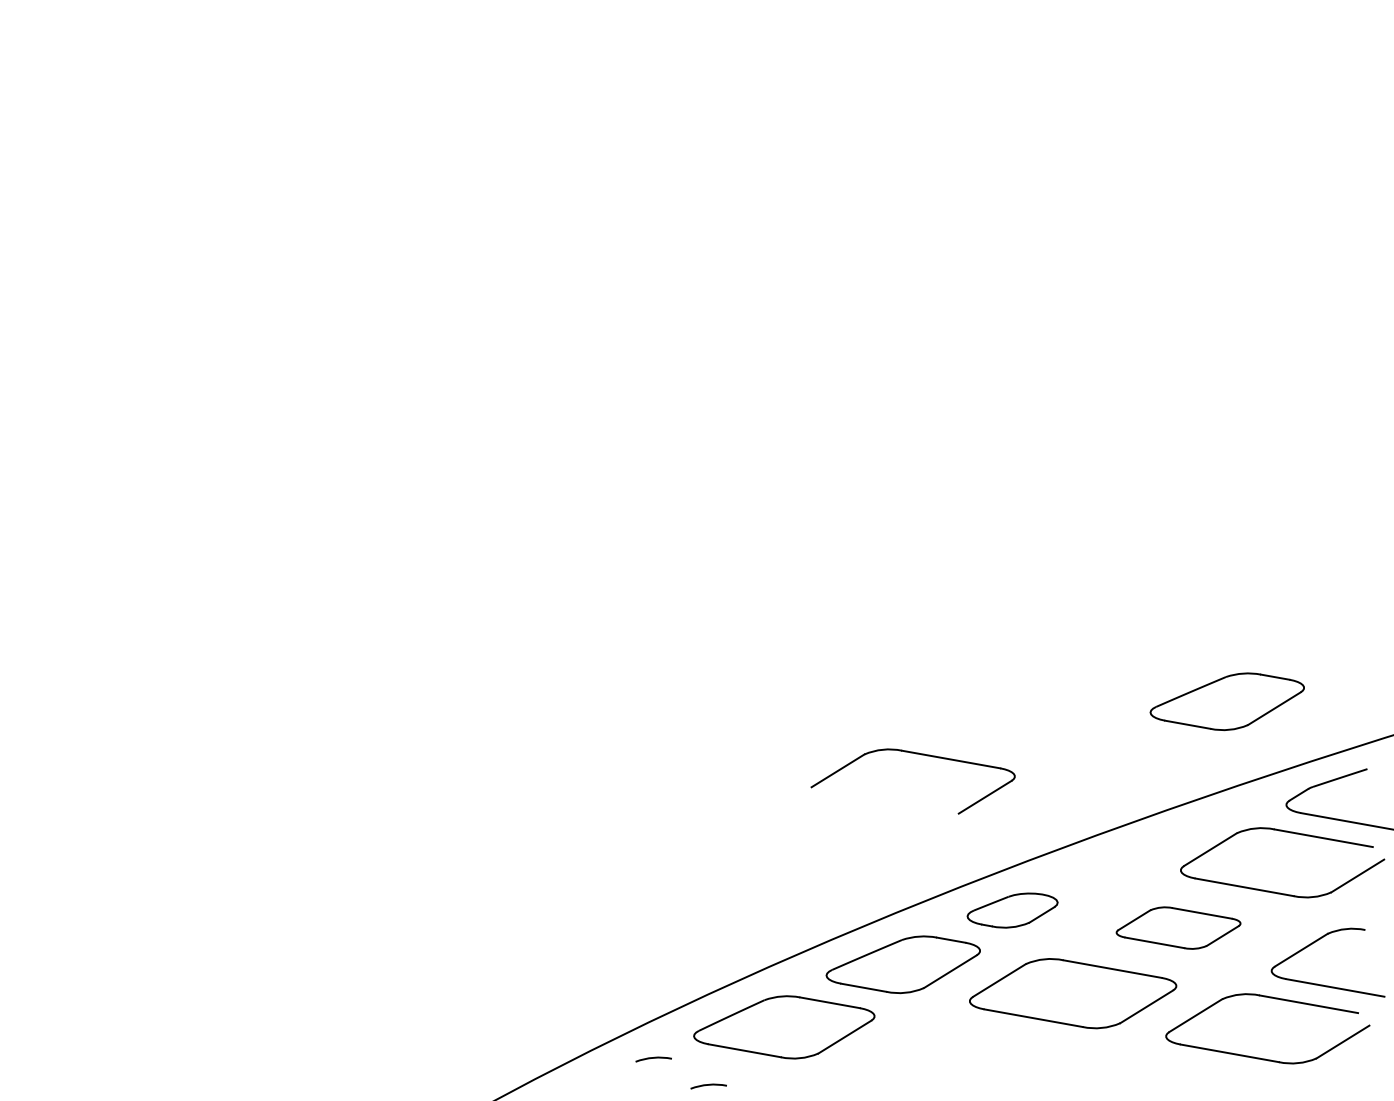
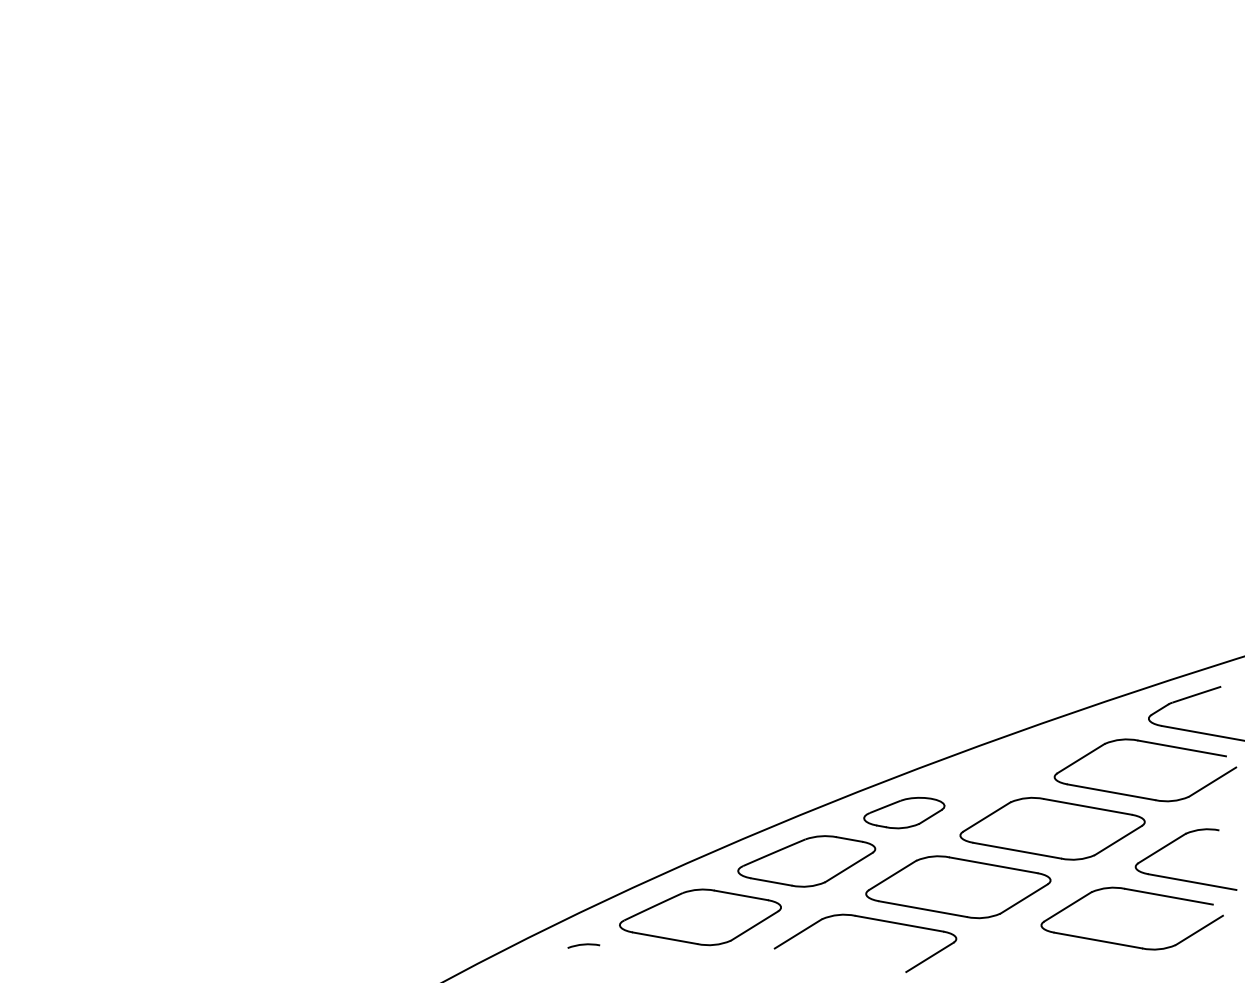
part: (1226, 701) -> (1095, 626), removed
part: (915, 754) -> (867, 919), moved
part: (1178, 927) -> (1052, 828), size x1.67
arc: (708, 1085) -> (632, 969), removed

